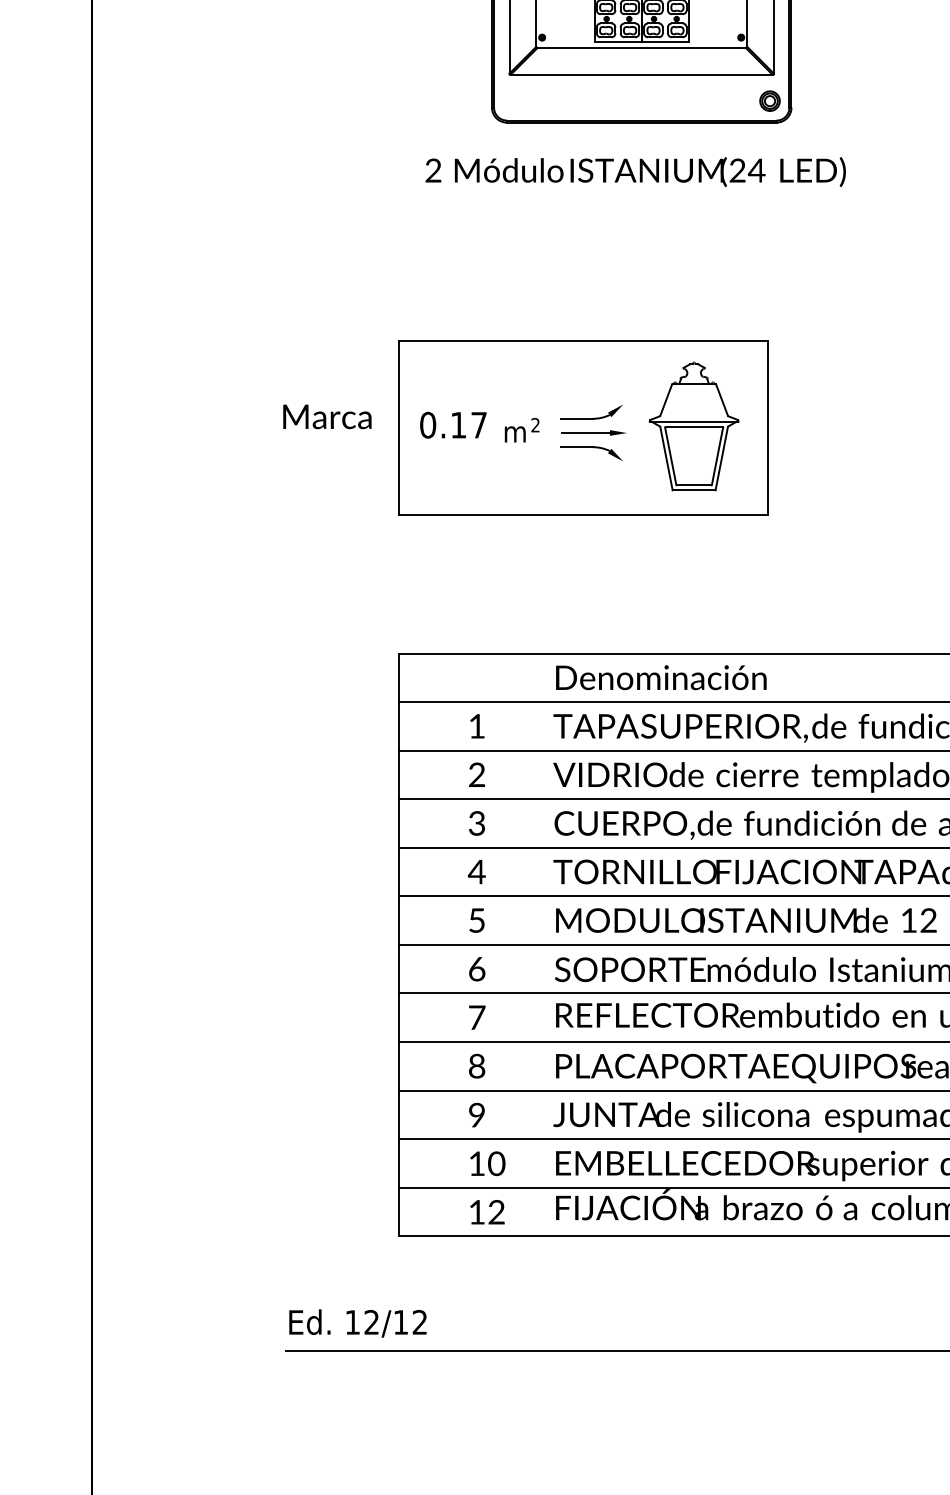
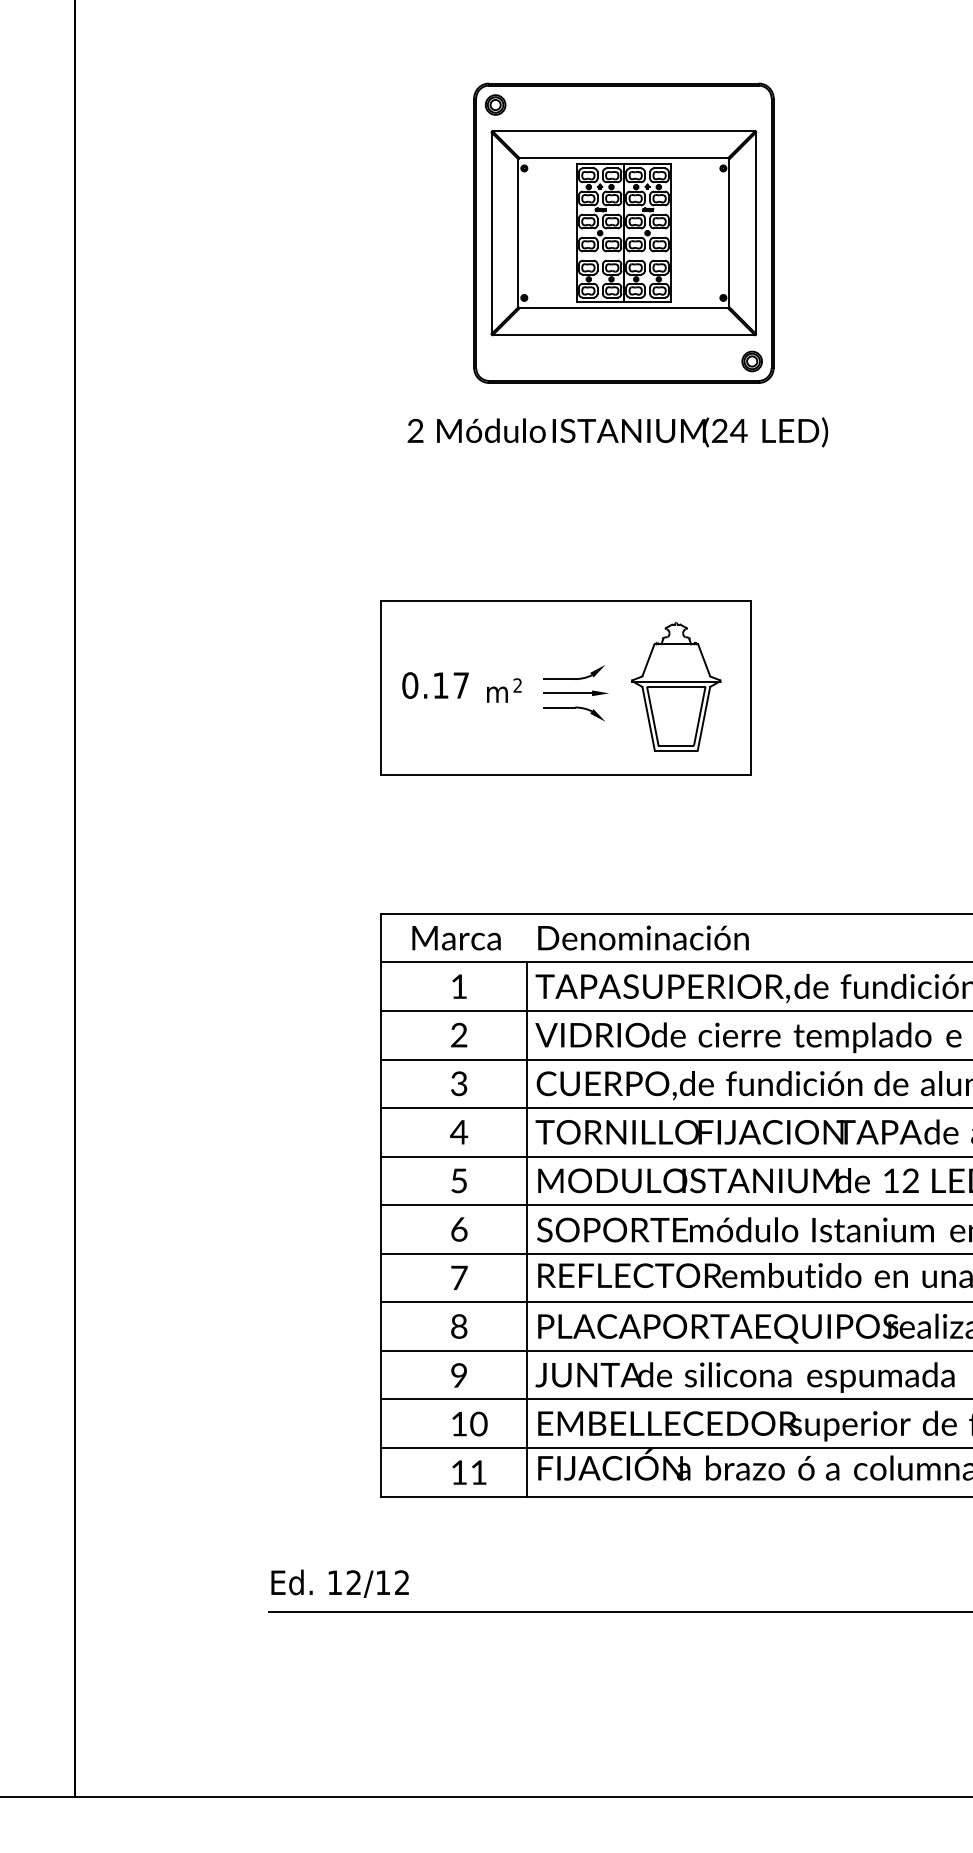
text: (327, 417) -> (456, 938), moved
line: (544, 969) -> (526, 1229), added
text: (496, 1212) -> (478, 1472), 12 -> 11

